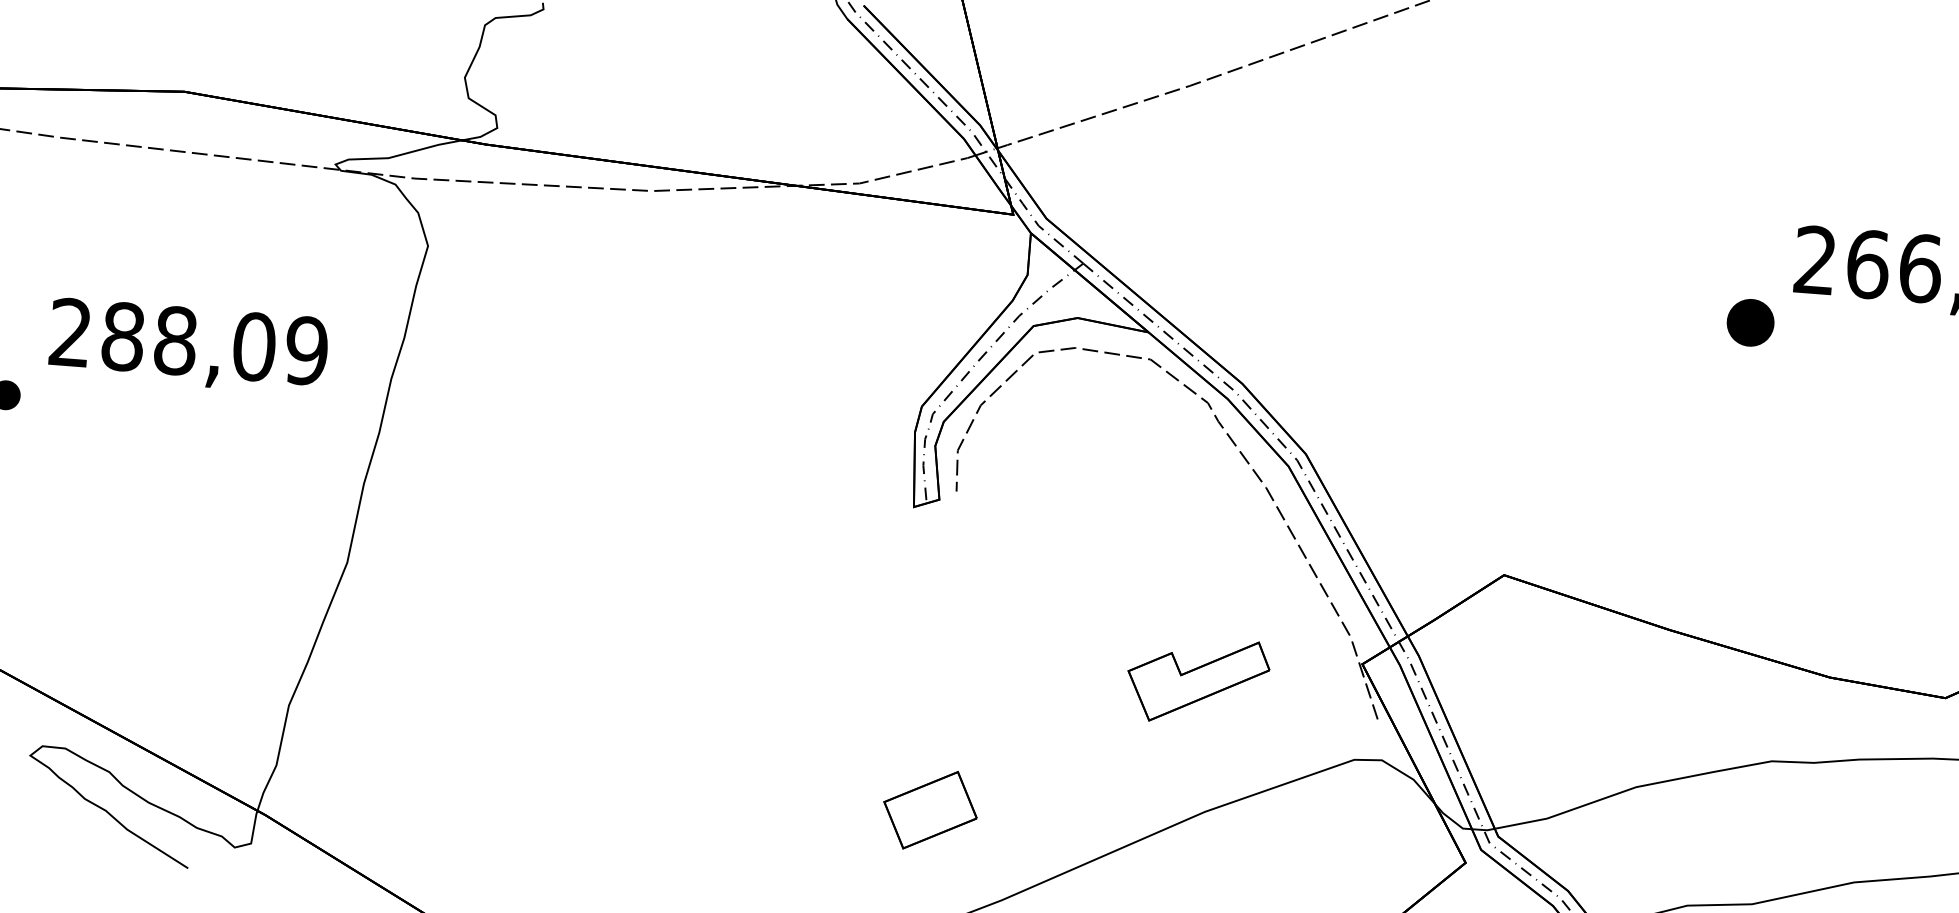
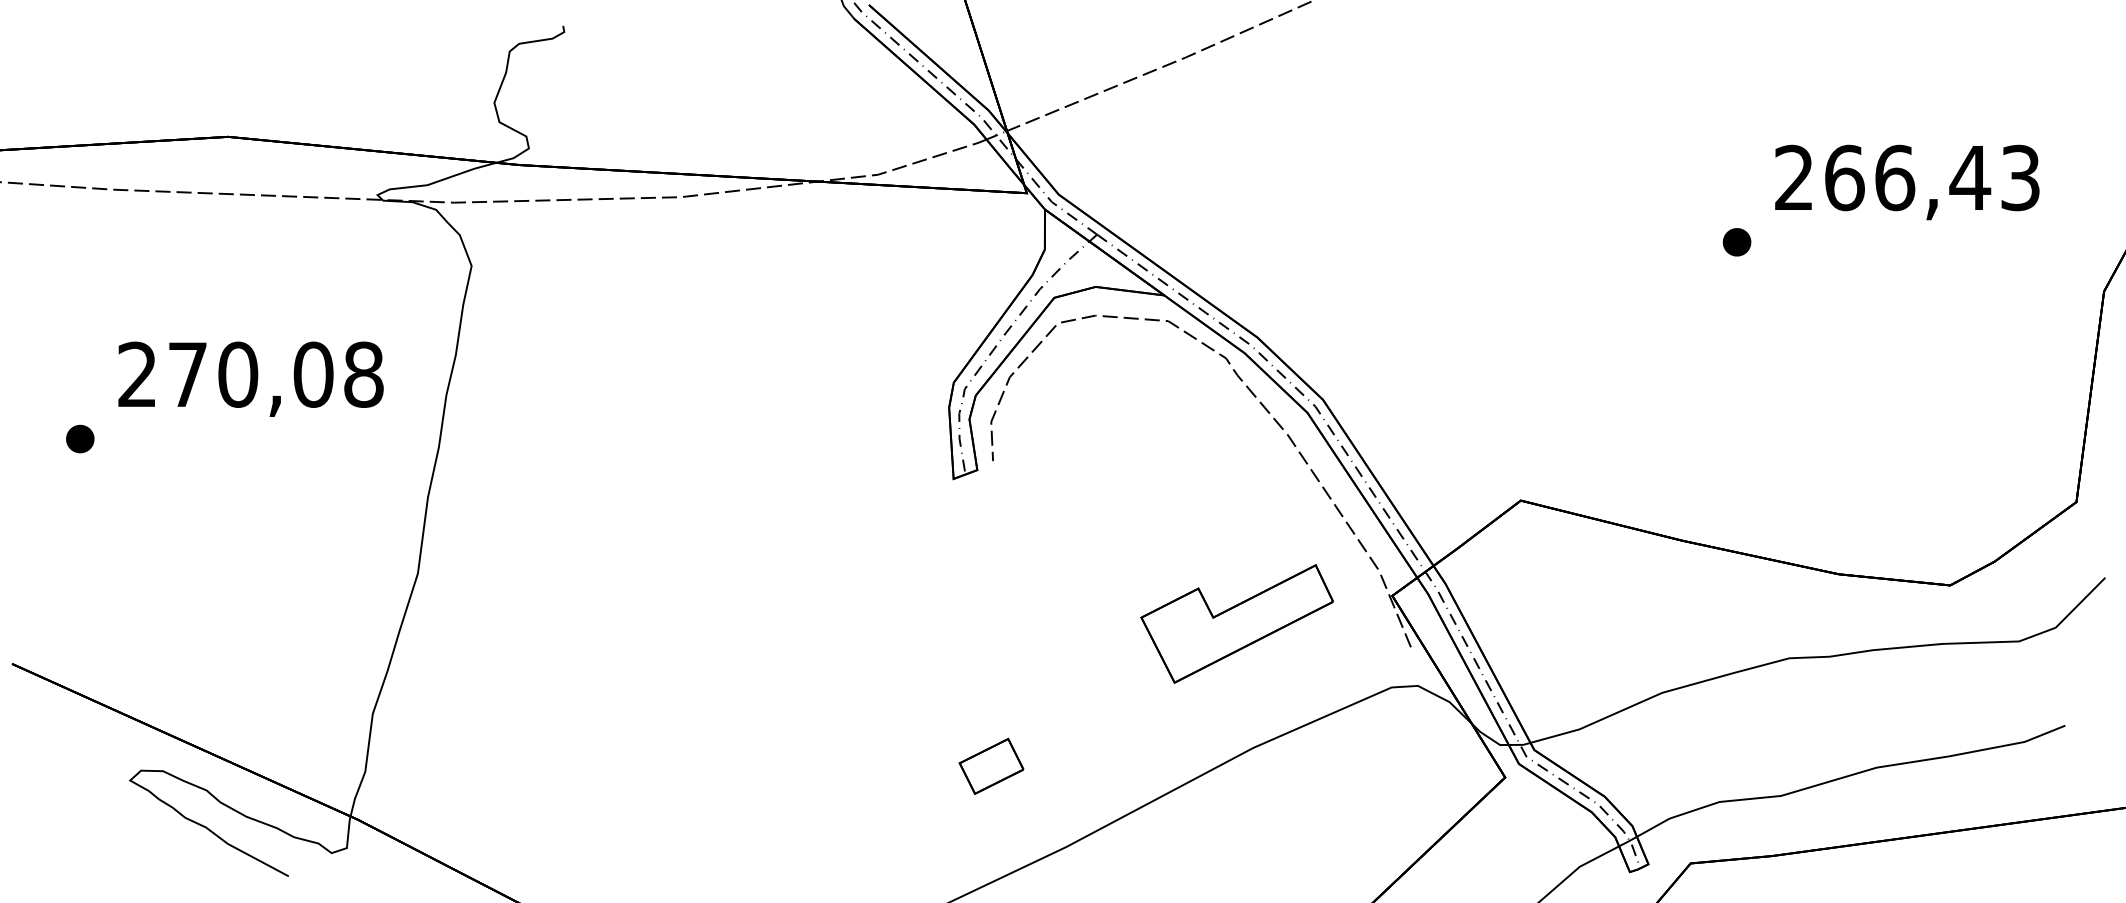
part: (1749, 323) -> (1736, 242), size x0.62
text: (214, 343) -> (275, 374), 288,09 -> 270,08
part: (1197, 680) -> (1236, 623), size x1.43
part: (930, 809) -> (991, 765), size x0.71

